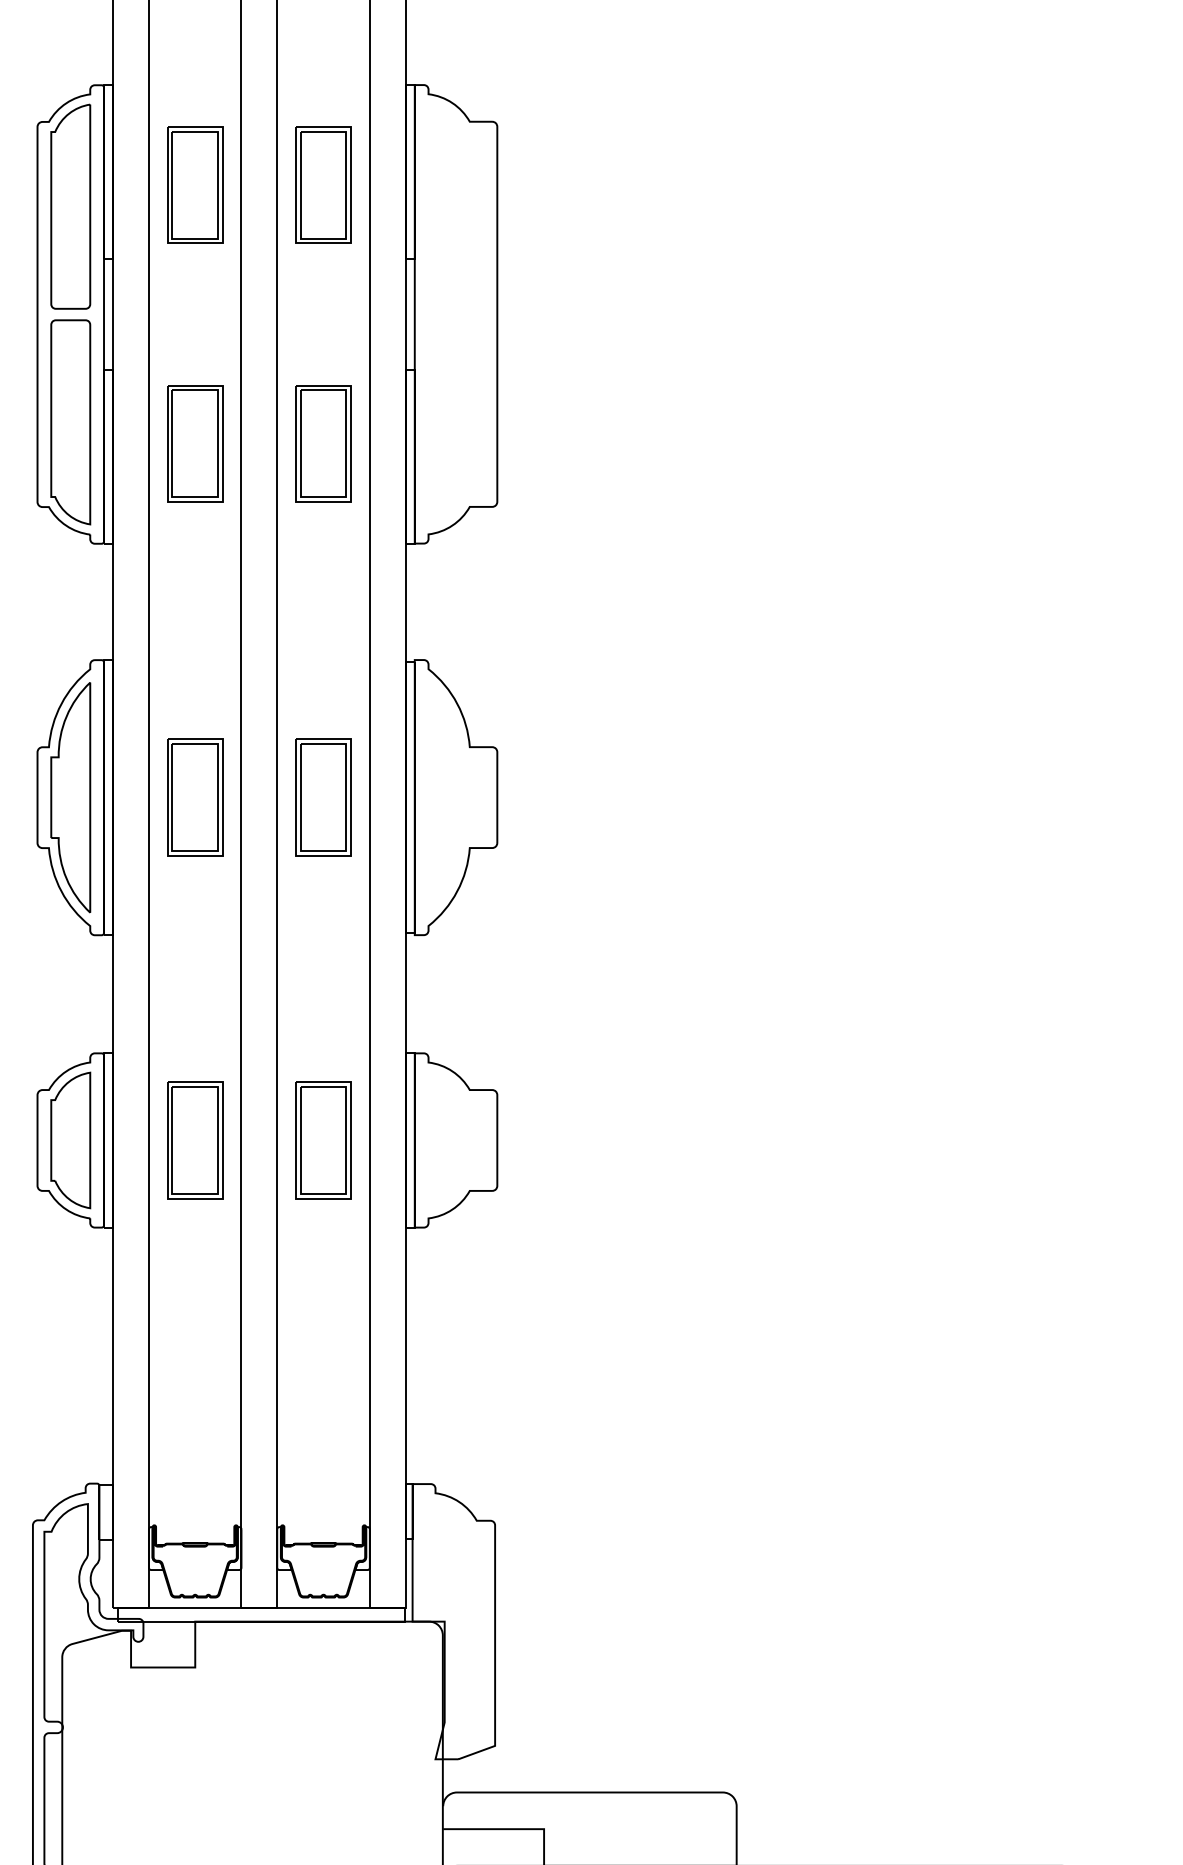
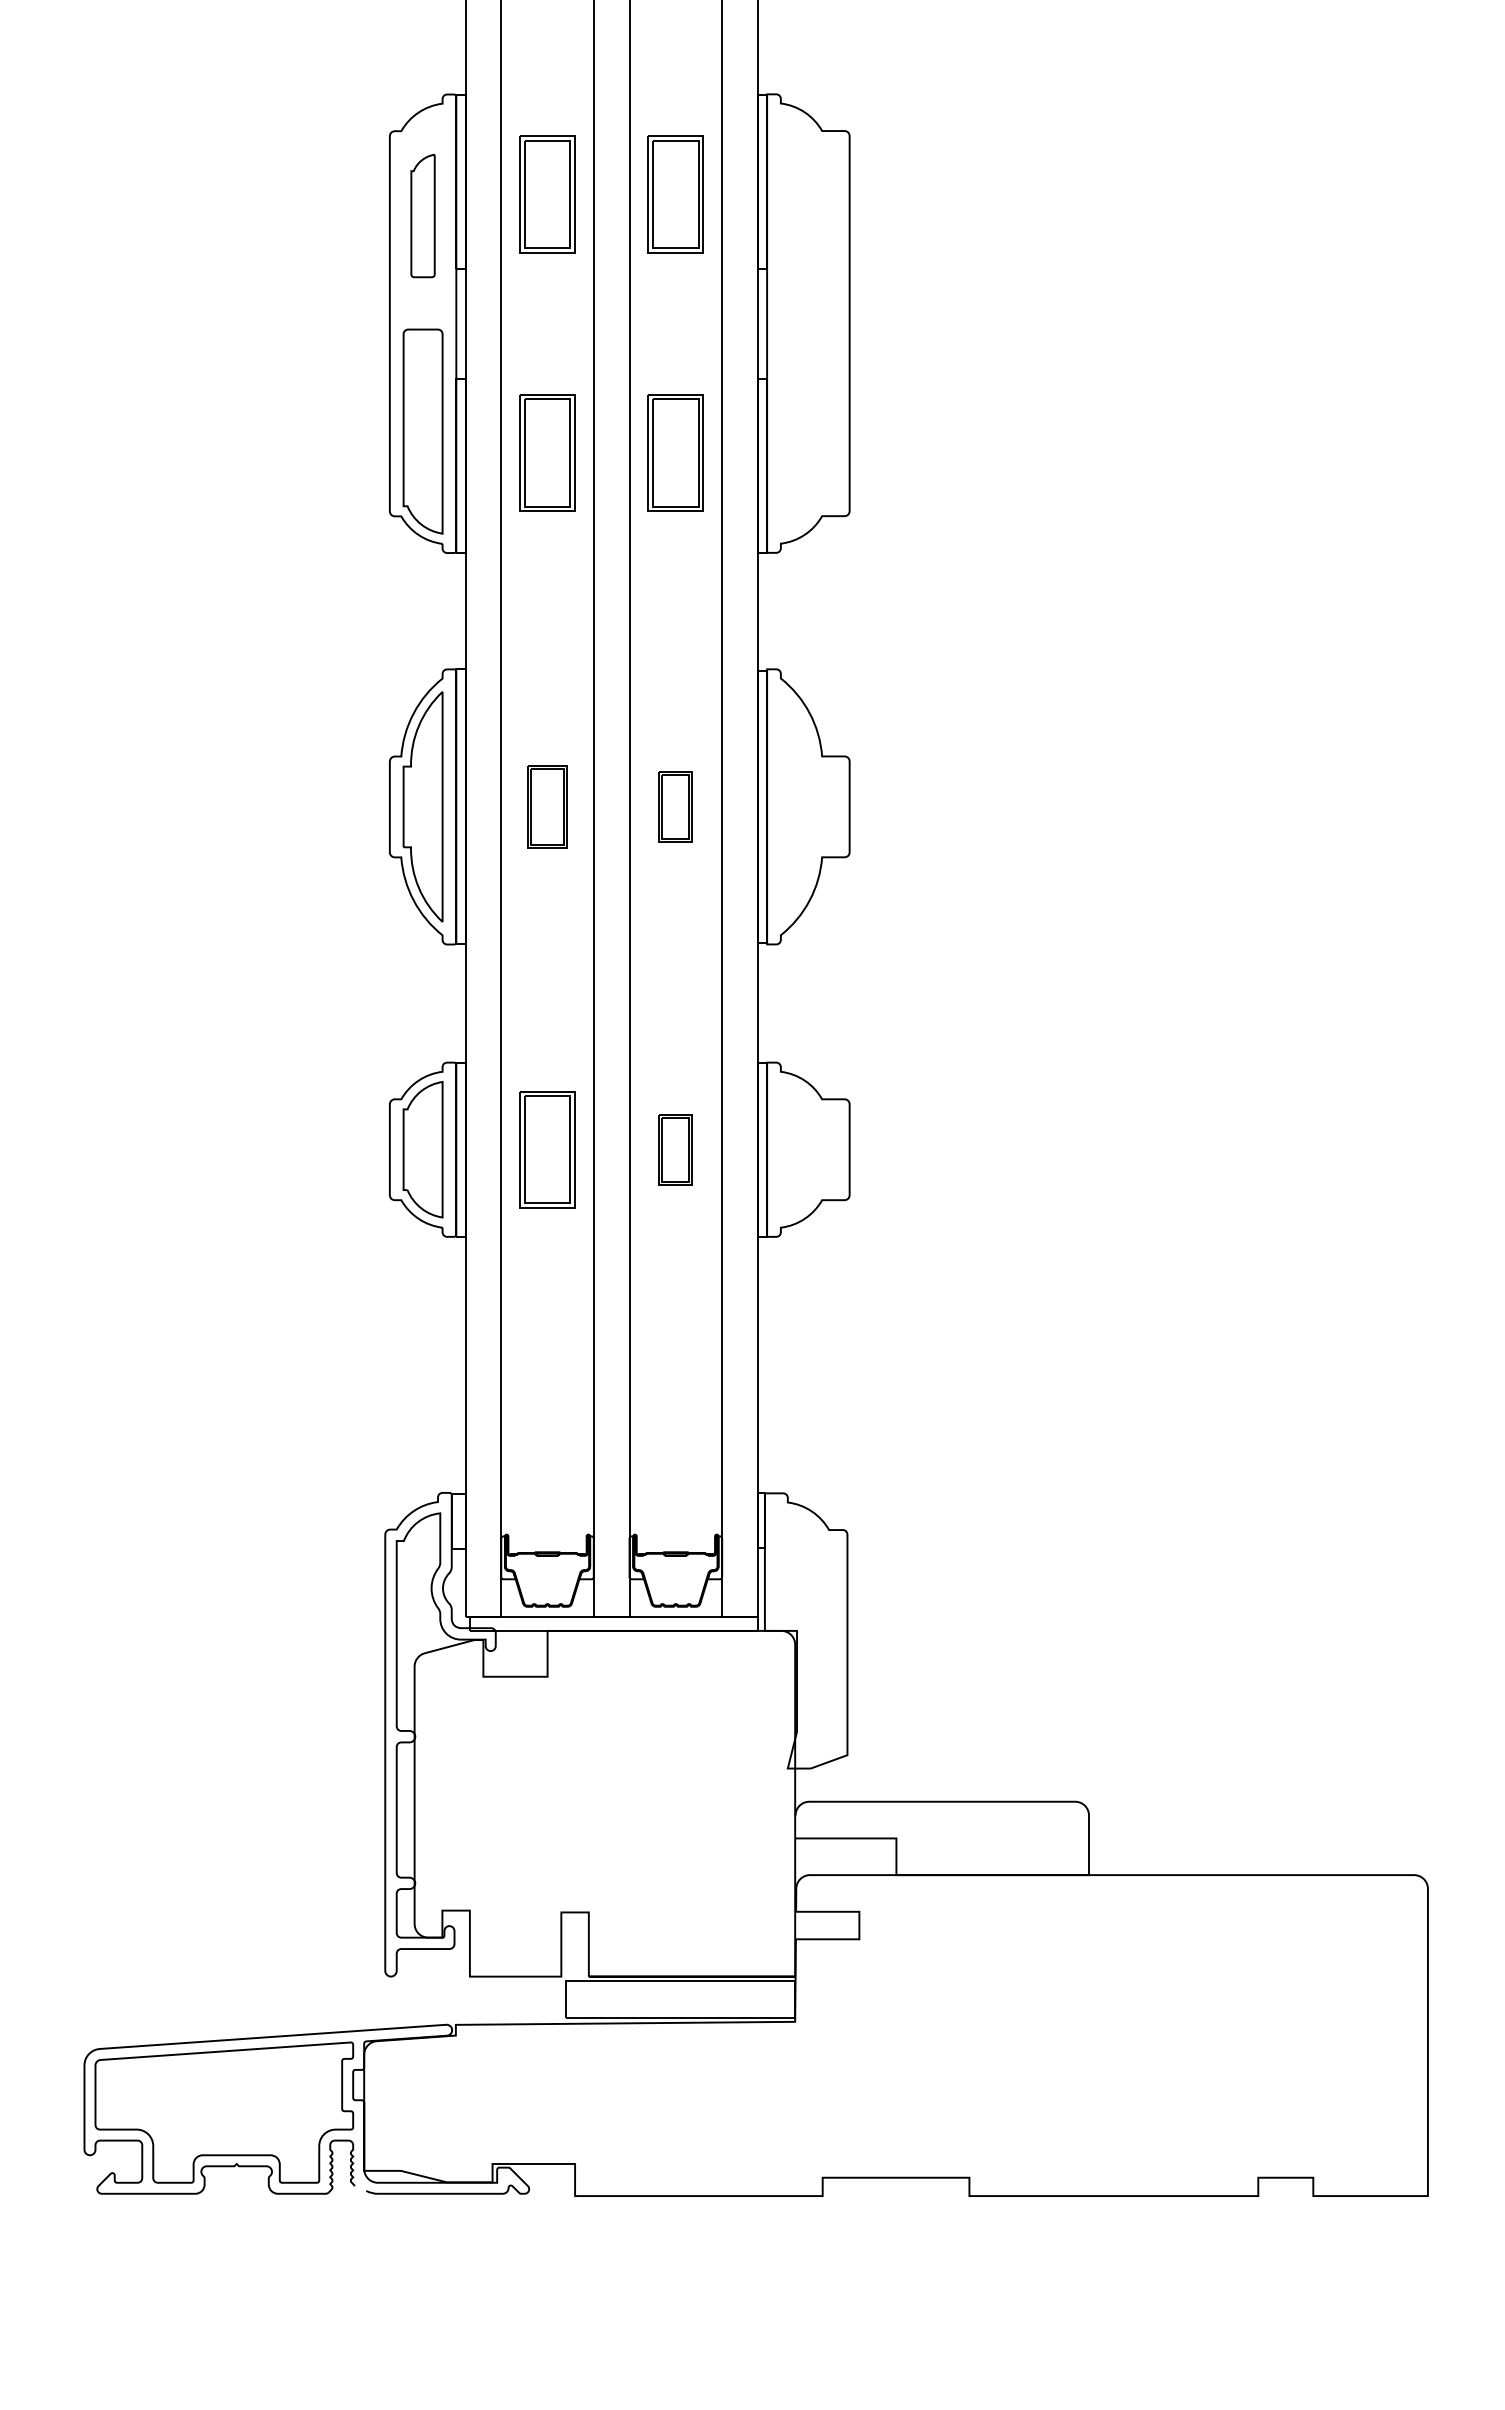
part: (70, 206) -> (422, 215), size x0.6
part: (195, 797) -> (547, 806), size x0.7
part: (323, 797) -> (675, 806), size x0.6
part: (323, 1140) -> (675, 1149), size x0.6

